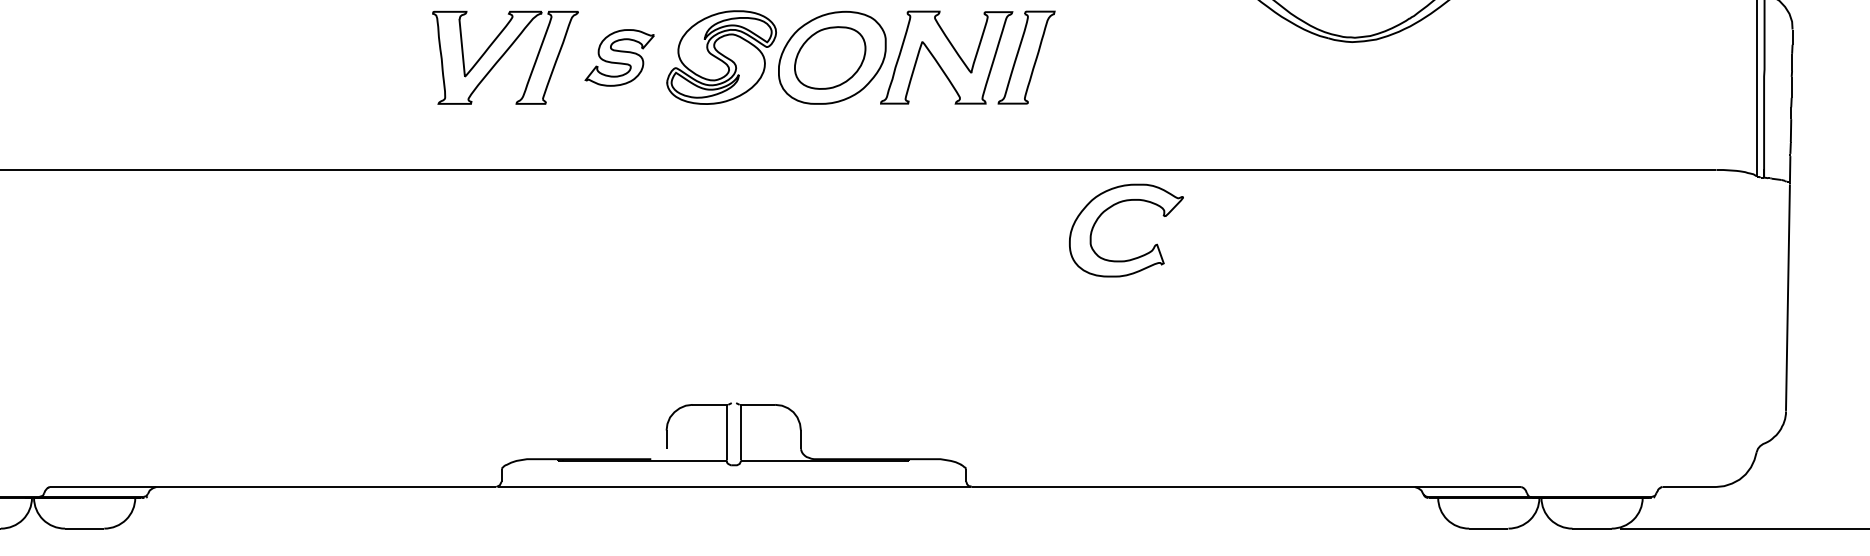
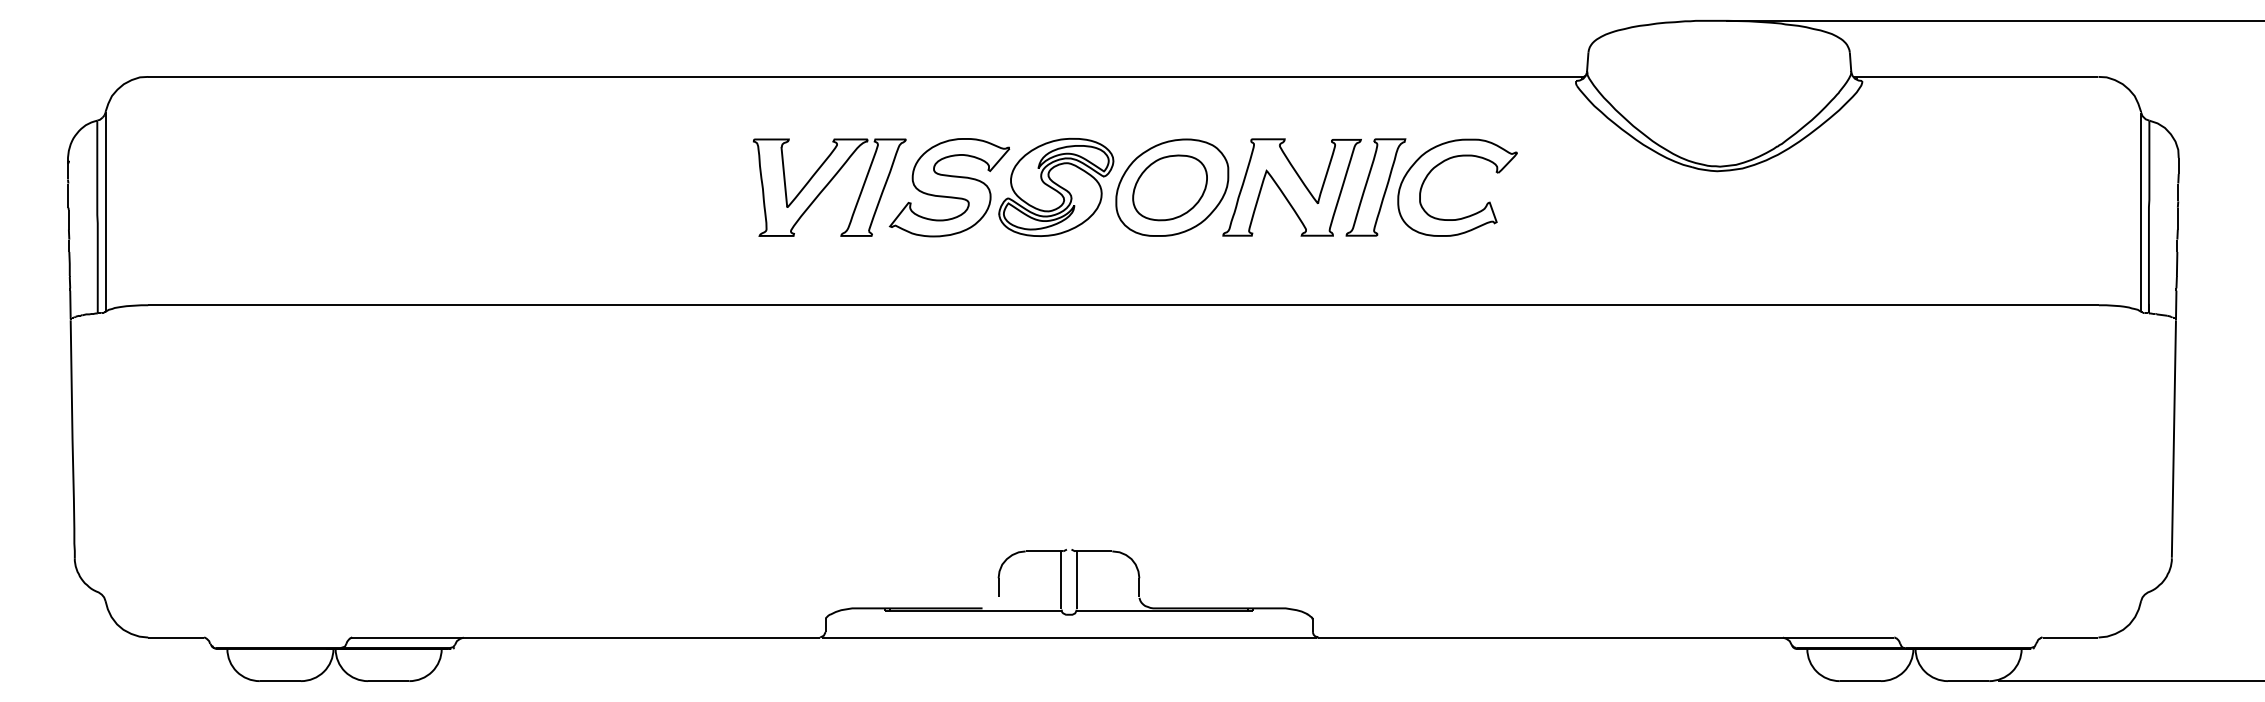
part: (619, 57) -> (949, 187), size x1.67
part: (1112, 207) -> (1442, 163), moved

